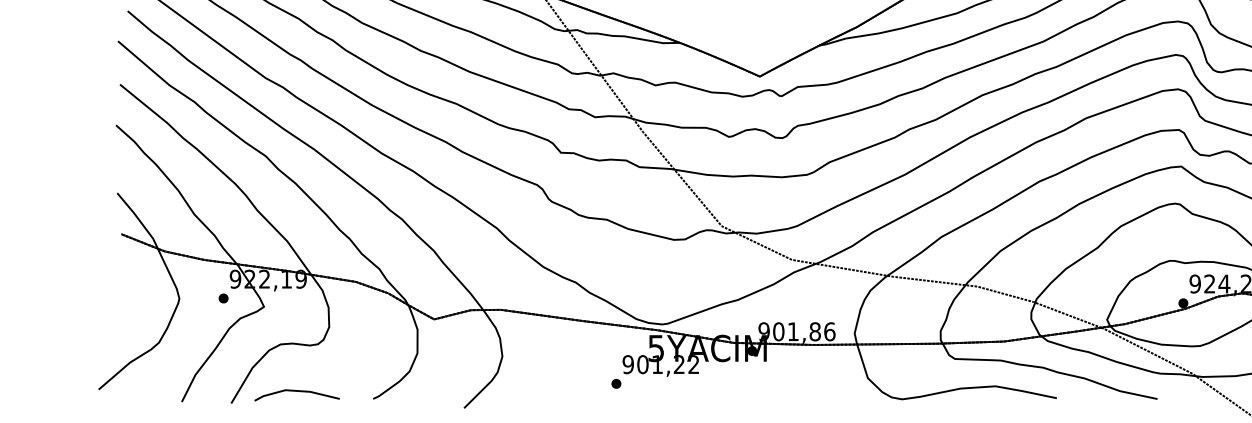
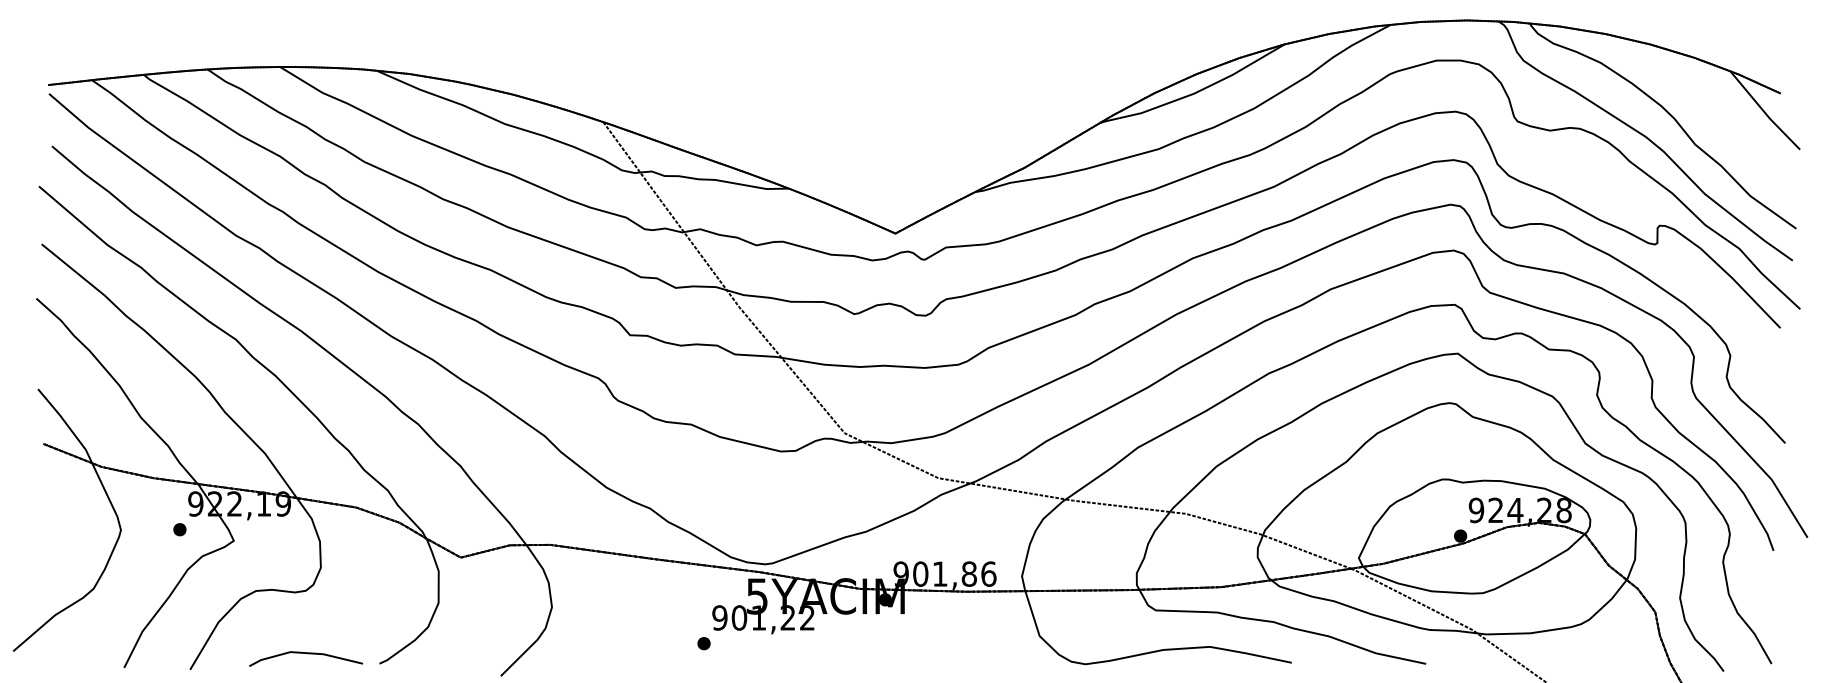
line: (298, 392) -> (307, 654), moved

